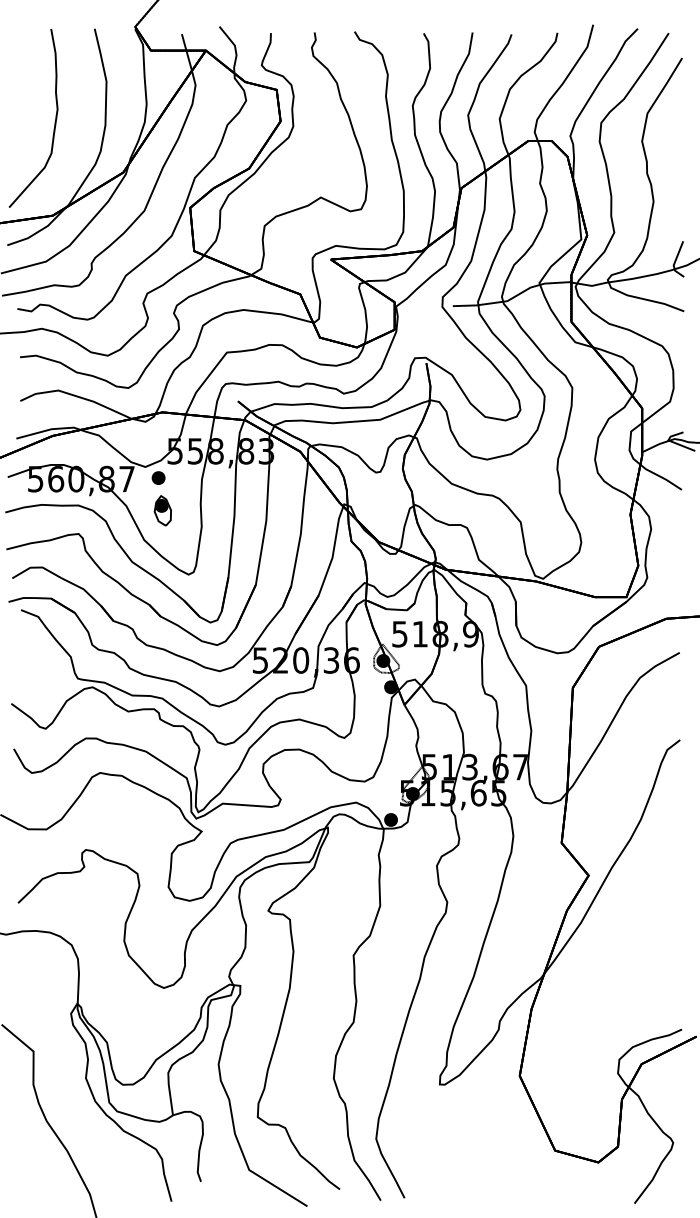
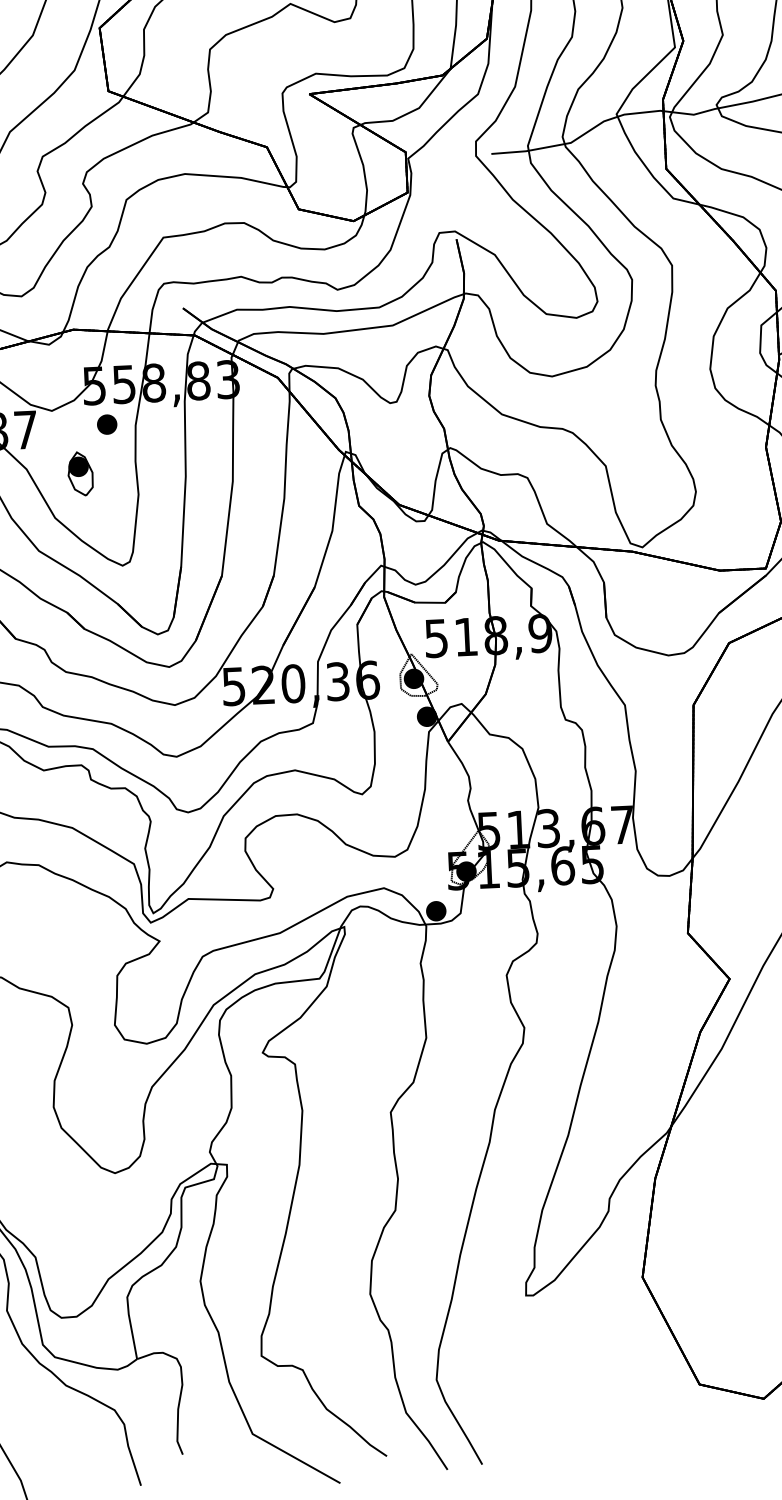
part: (158, 477) -> (106, 423), moved

